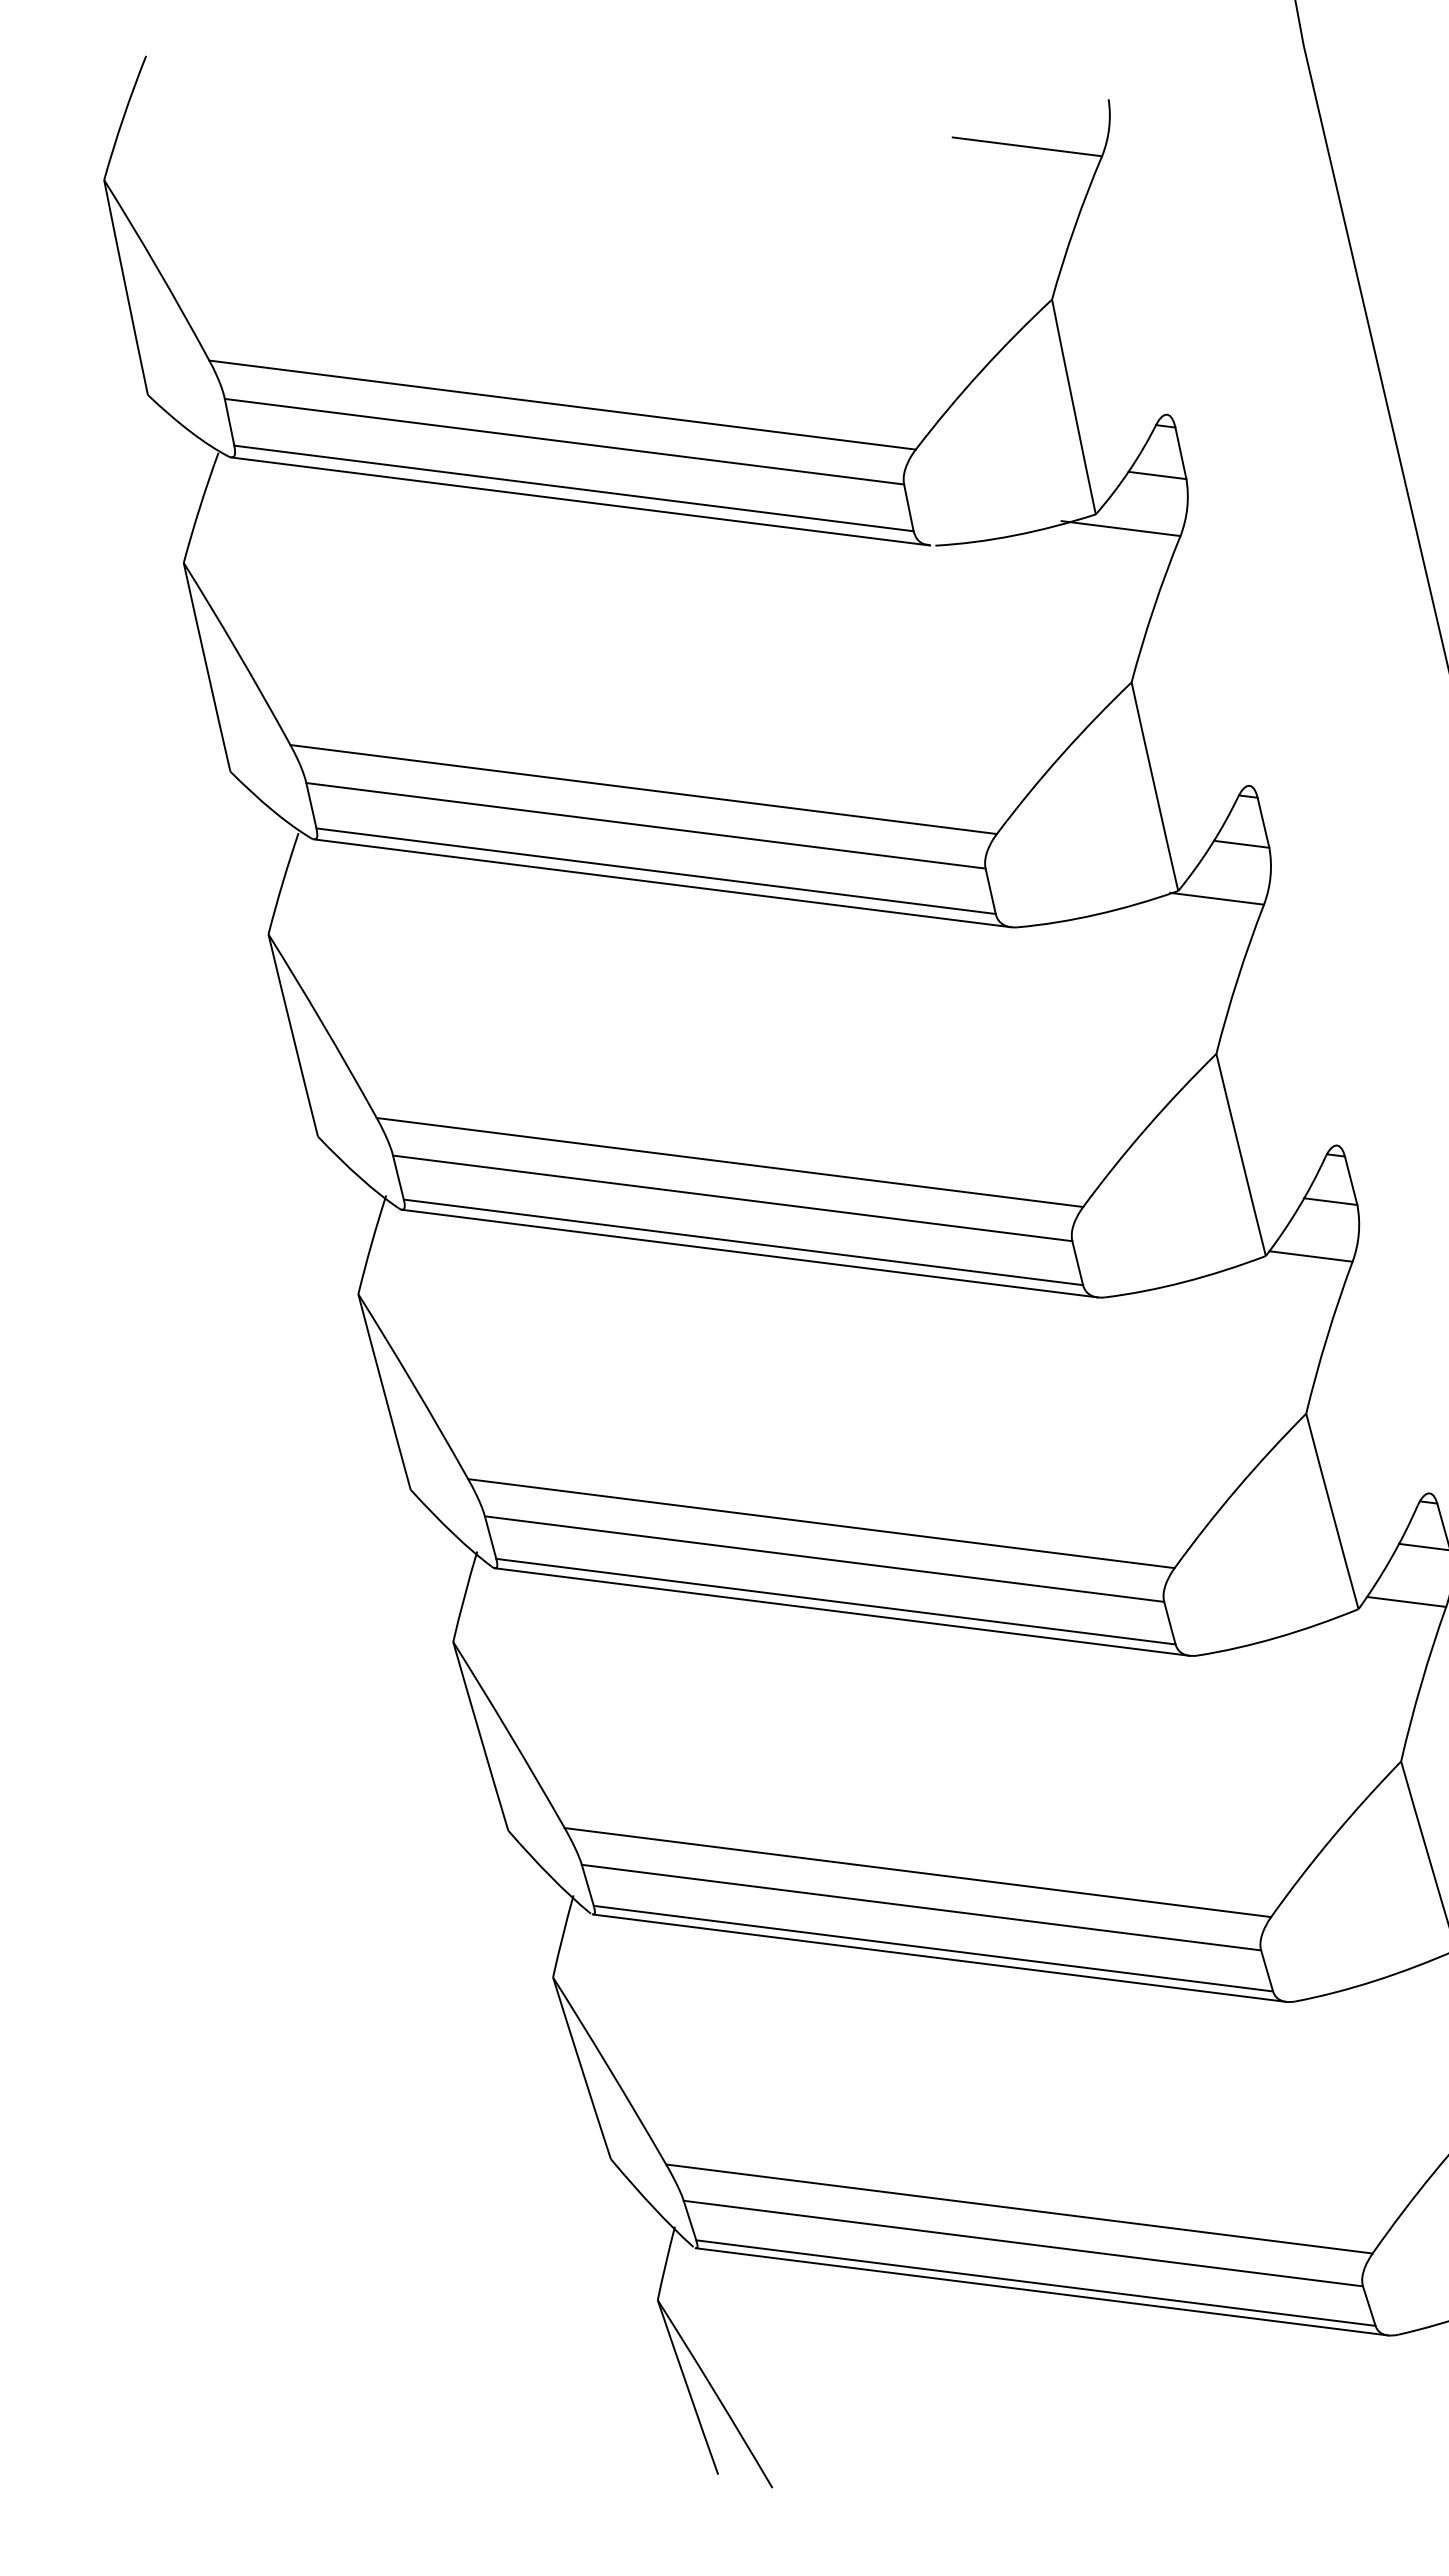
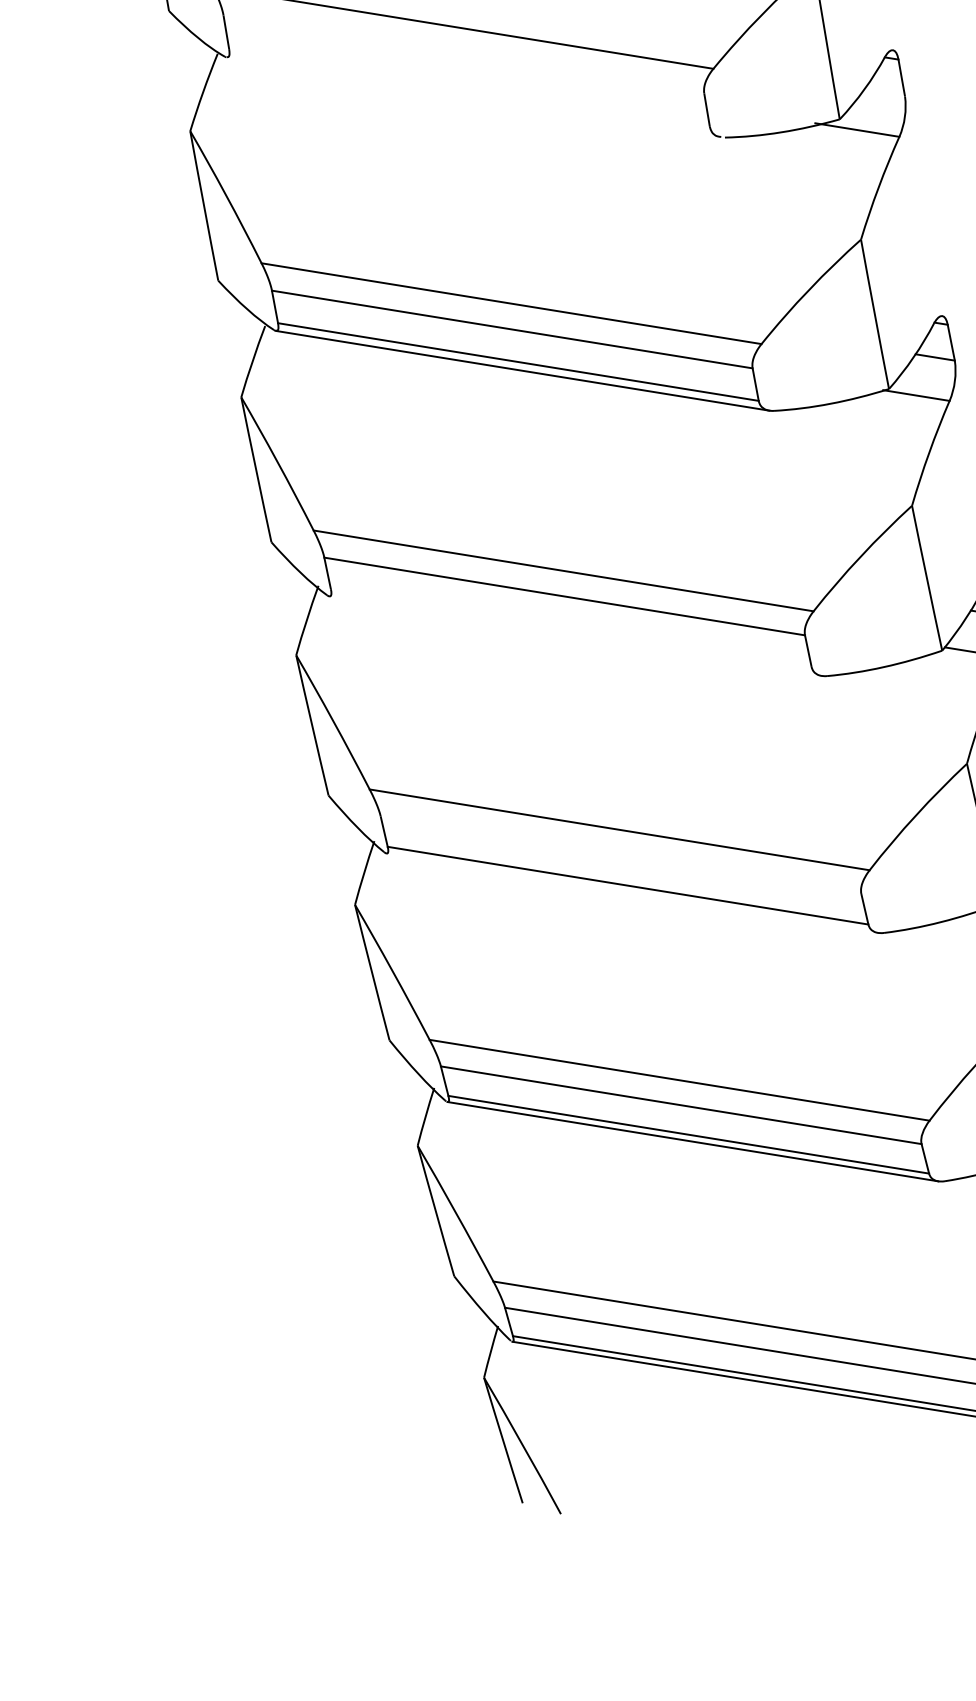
line: (564, 441) -> (463, 54), removed
line: (1157, 475) -> (884, 93), removed
line: (573, 488) -> (469, 87), removed
line: (580, 501) -> (473, 97), removed
line: (743, 1242) -> (571, 628), removed
line: (749, 1253) -> (575, 636), removed
line: (824, 1558) -> (621, 854), removed
line: (841, 1611) -> (631, 892), removed

